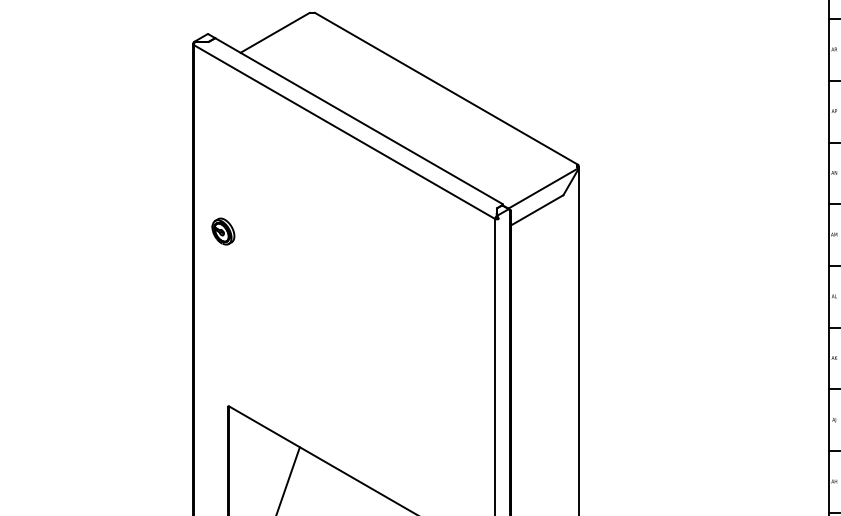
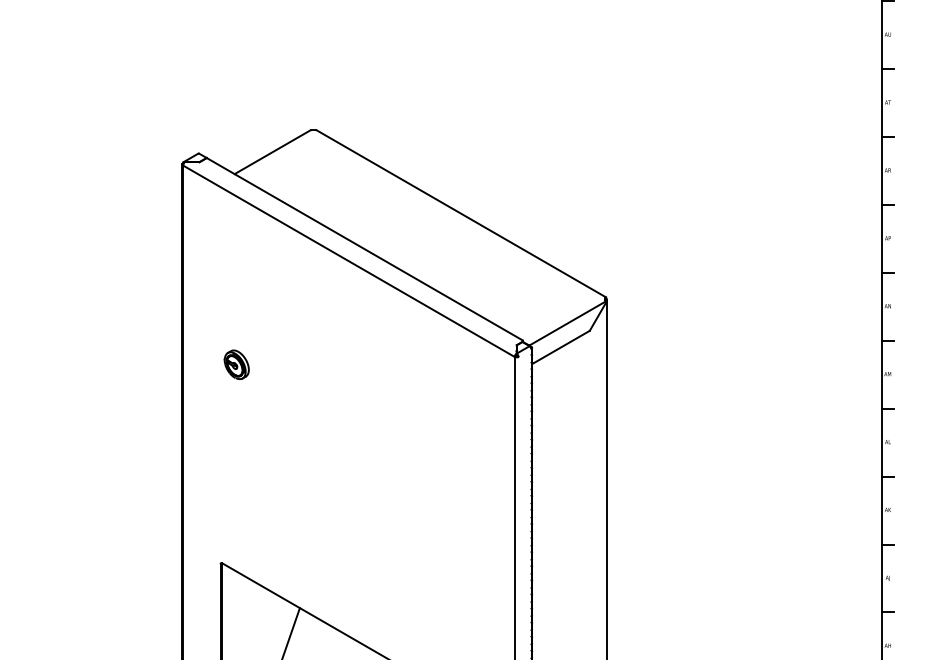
part: (223, 231) -> (236, 364), moved

